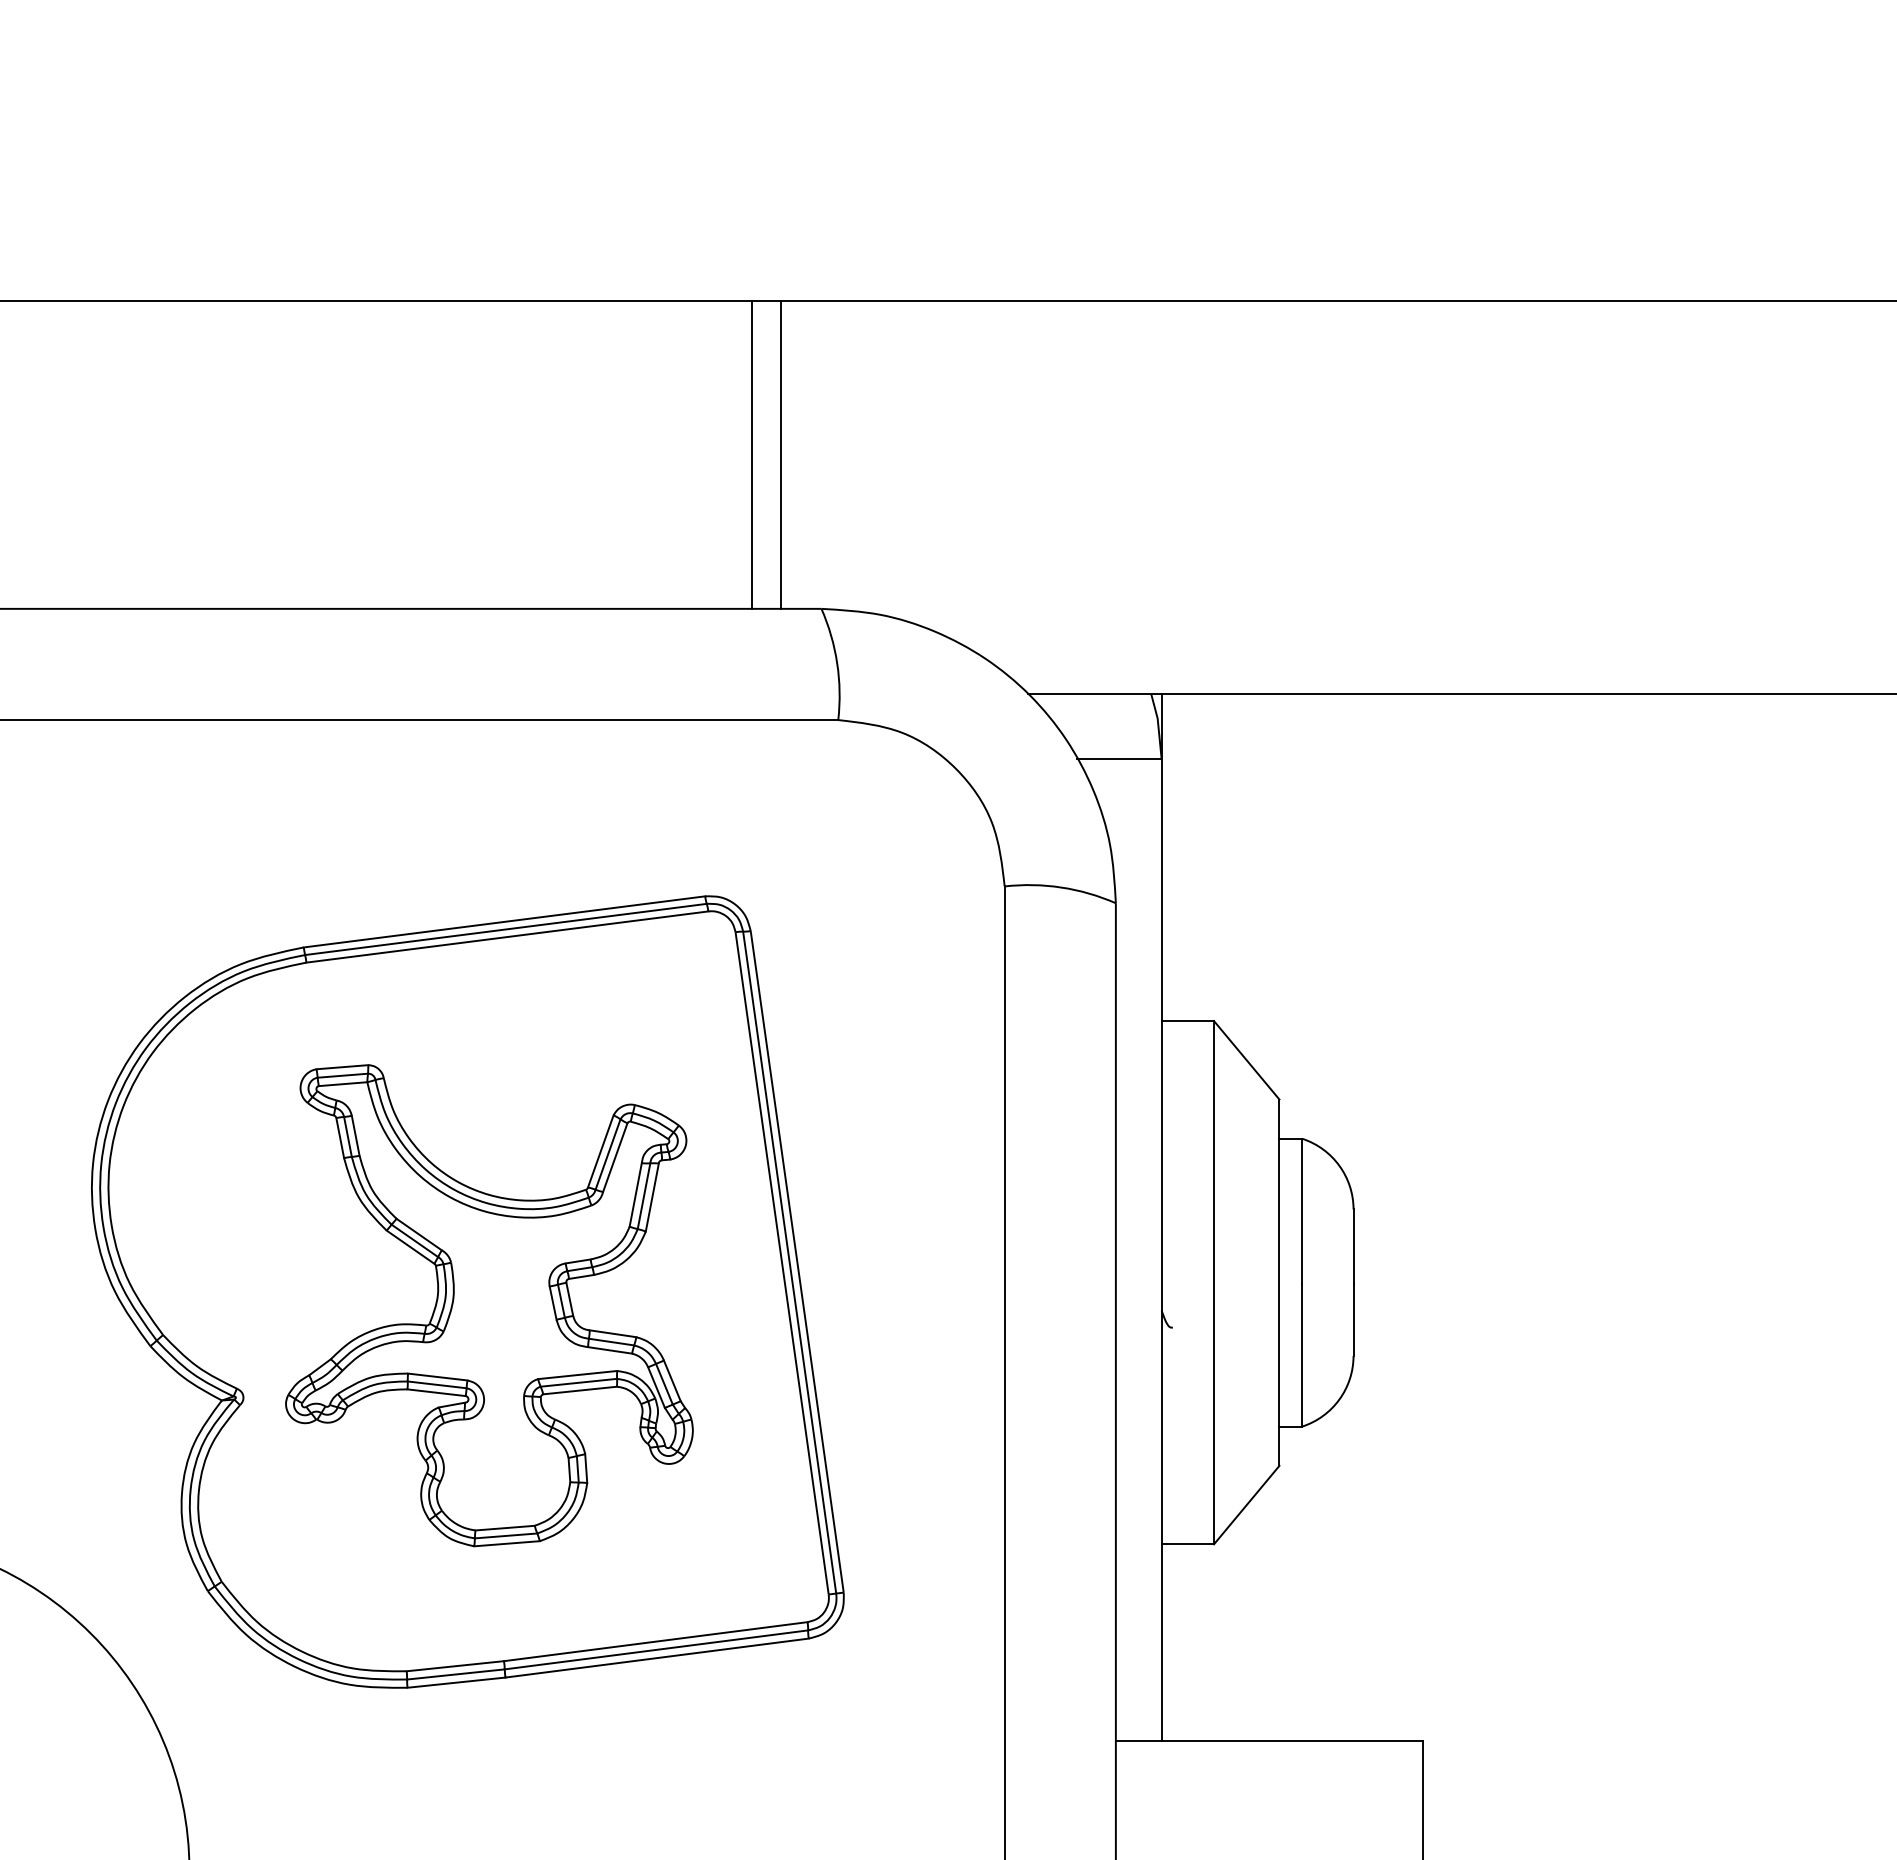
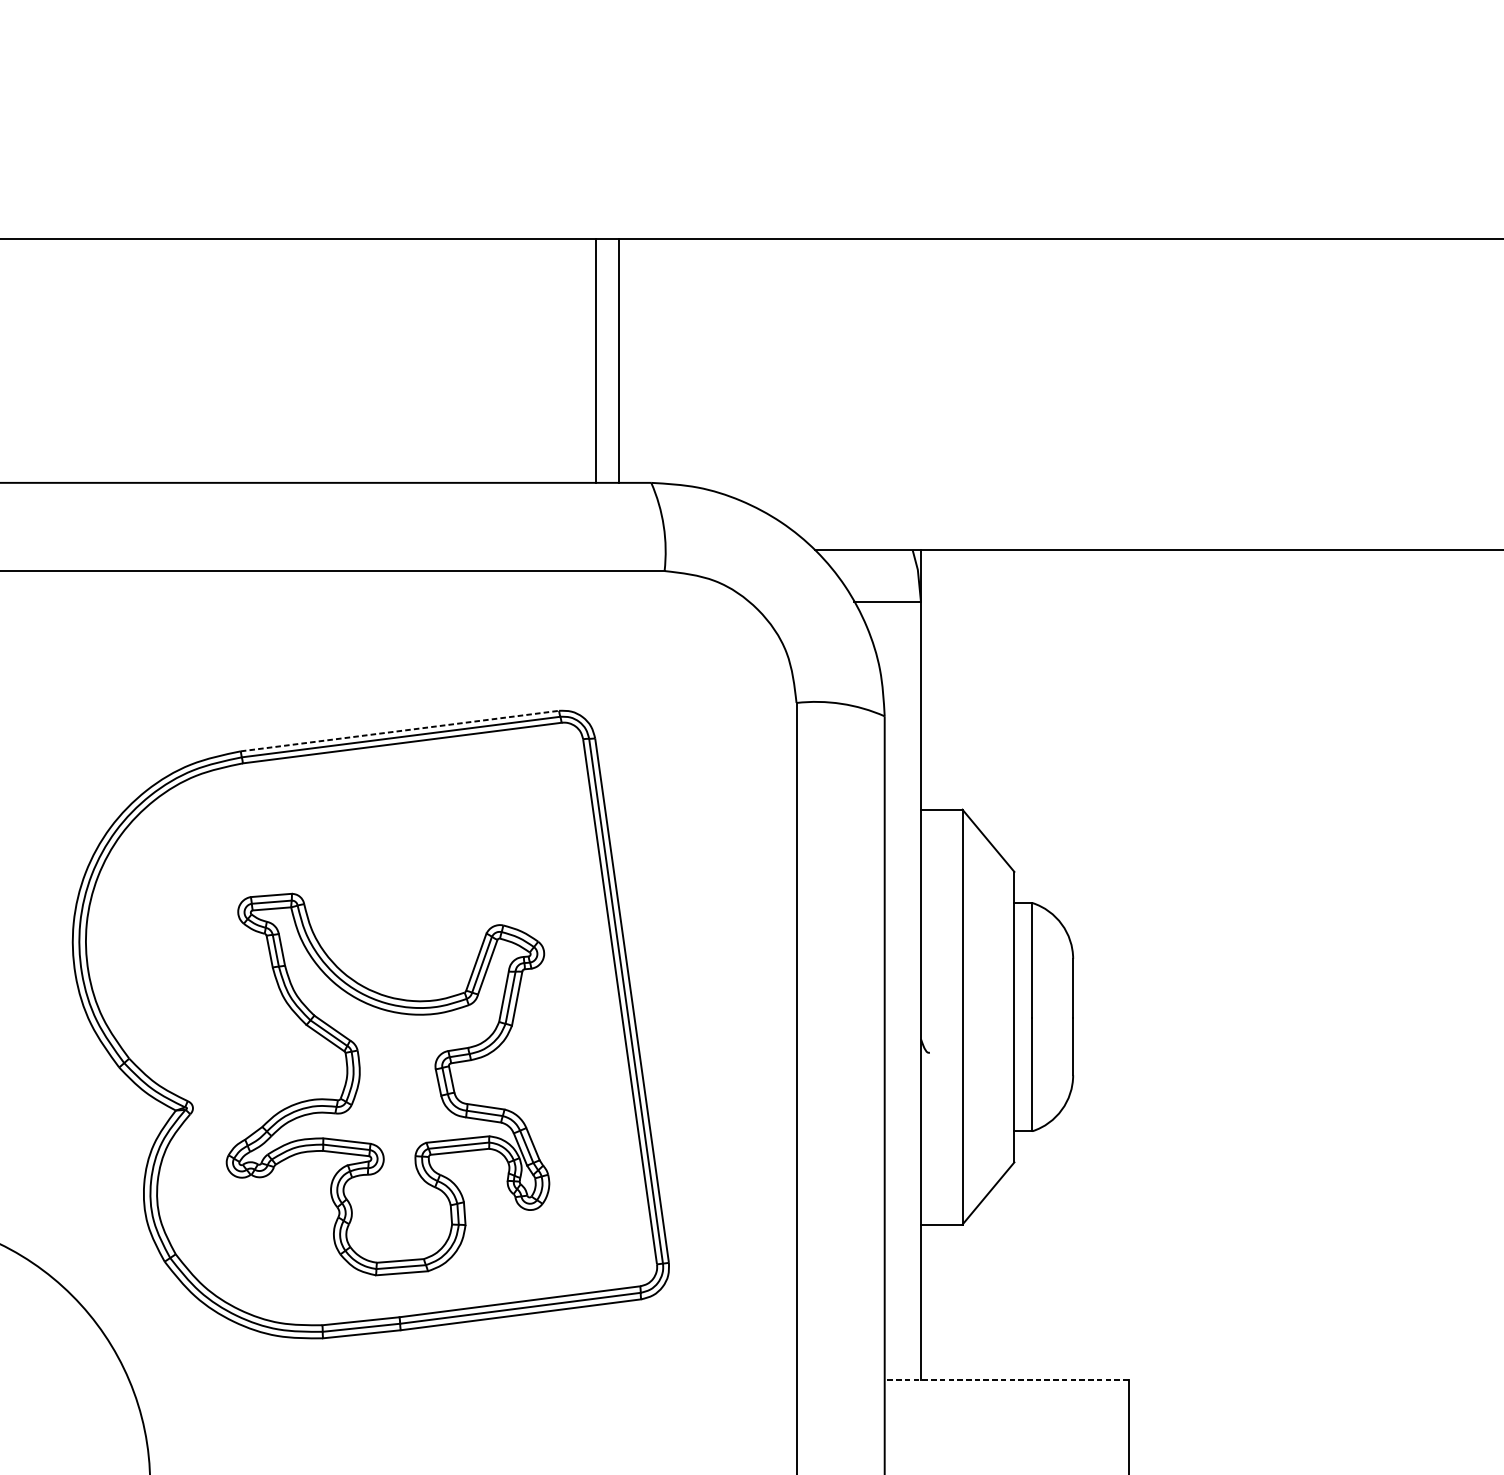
line: (505, 921) -> (400, 730), solid -> dashed
part: (489, 1305) -> (388, 1084), moved
line: (1269, 1740) -> (1006, 1380), solid -> dashed

